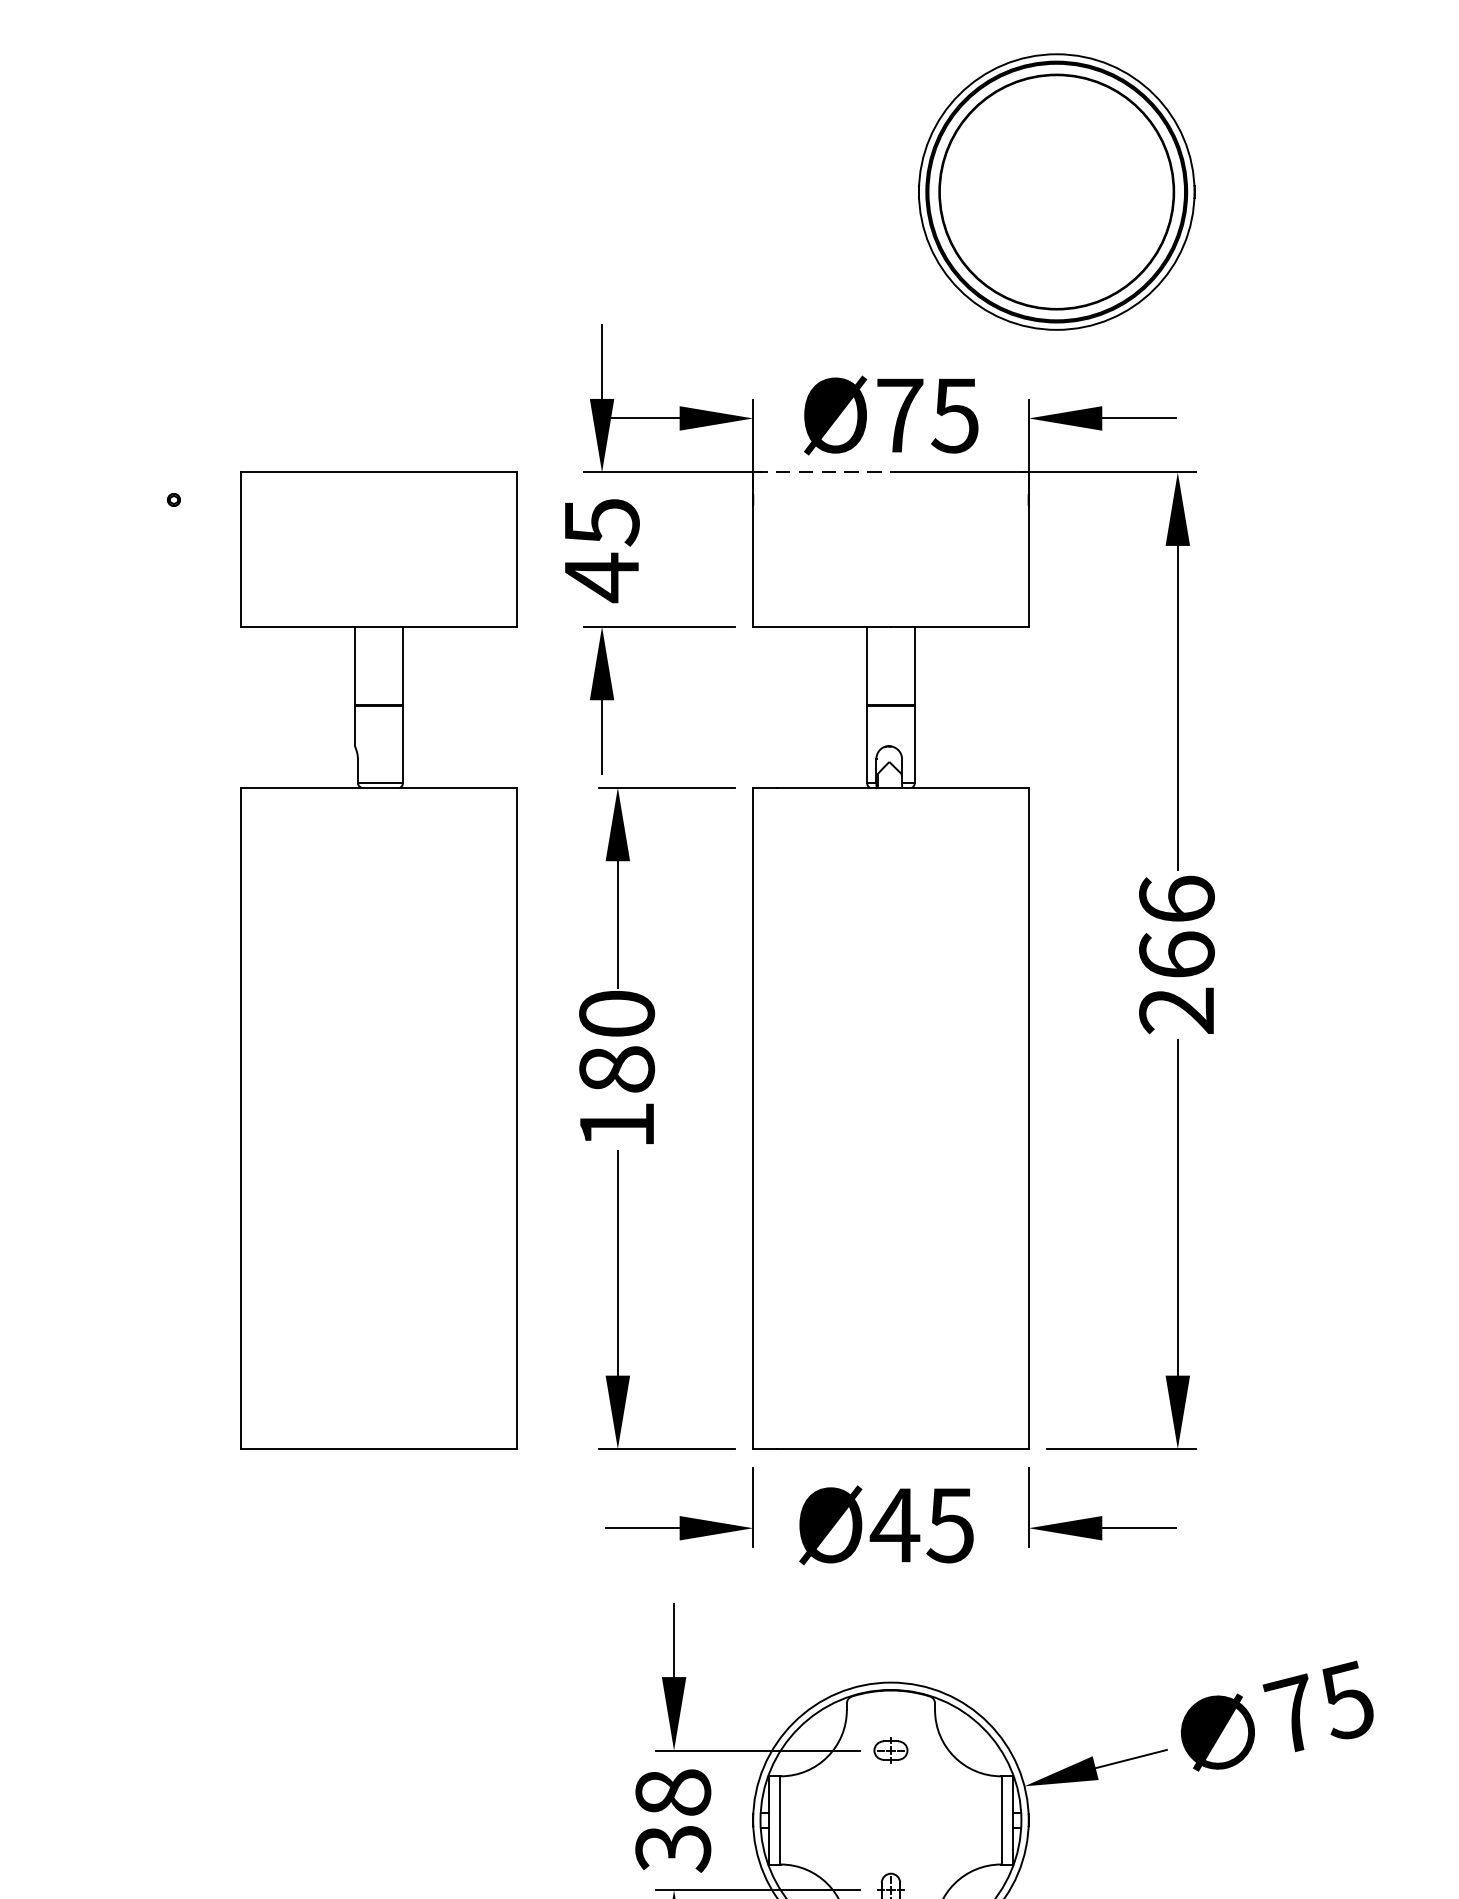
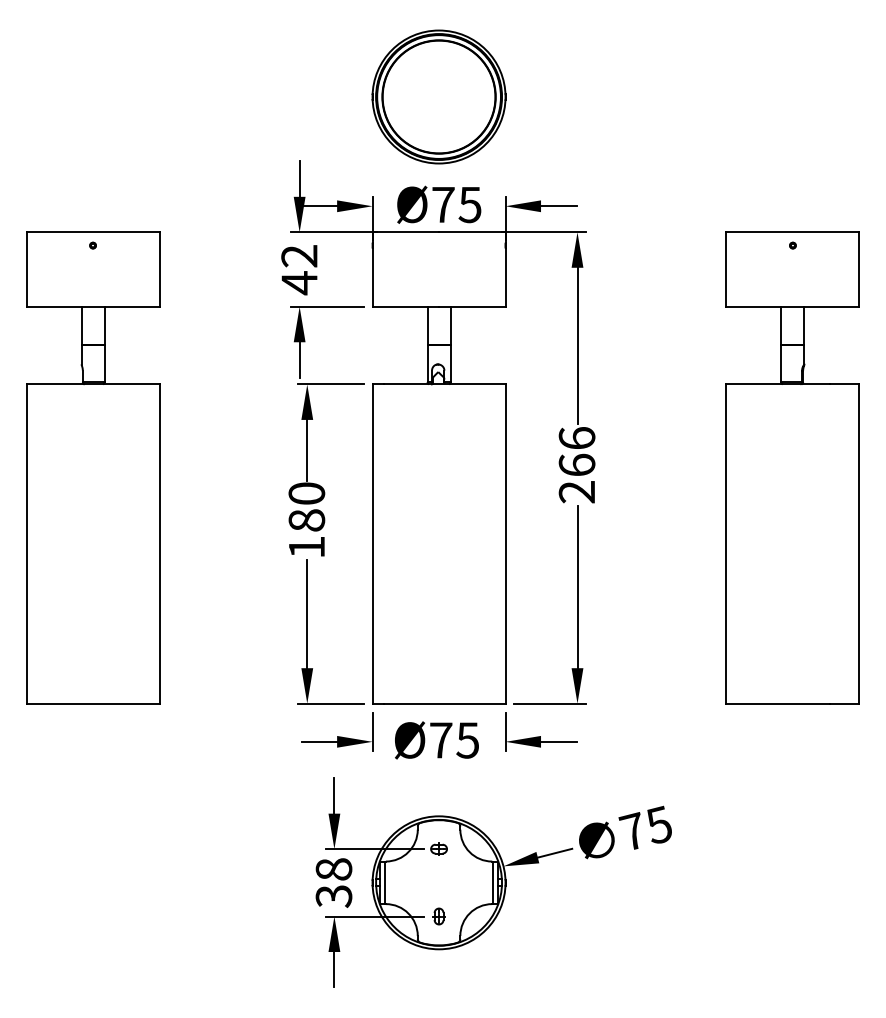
part: (1055, 190) -> (438, 96), moved
line: (823, 472) -> (406, 232), dashed -> solid
text: (601, 522) -> (299, 256), 45 -> 42
part: (380, 959) -> (93, 467), moved
text: (893, 1525) -> (440, 740), Ø45 -> Ø75

